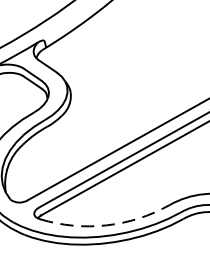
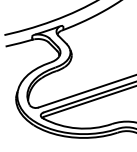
arc: (107, 225) -> (77, 128), dashed -> solid

